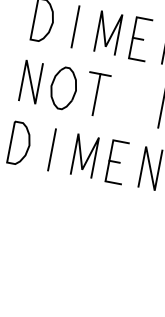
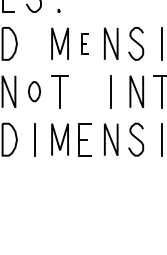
line: (75, 26) -> (34, 43), removed
part: (139, 38) -> (84, 43), size x0.6
part: (63, 87) -> (34, 91), size x0.6

